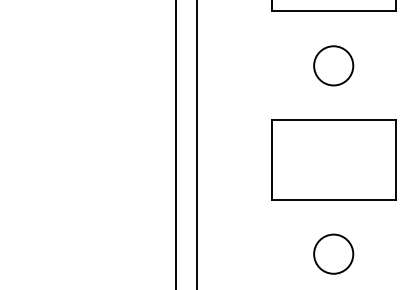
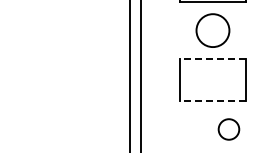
circle: (332, 65) -> (212, 30), size x1.6
line: (332, 120) -> (212, 59), solid -> dashed
line: (332, 199) -> (212, 100), solid -> dashed
circle: (332, 254) -> (228, 129), moved

